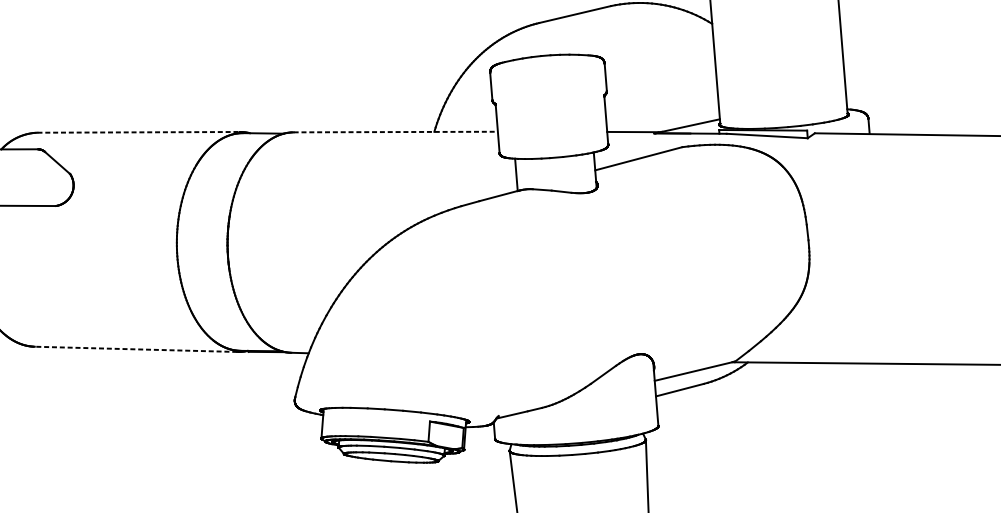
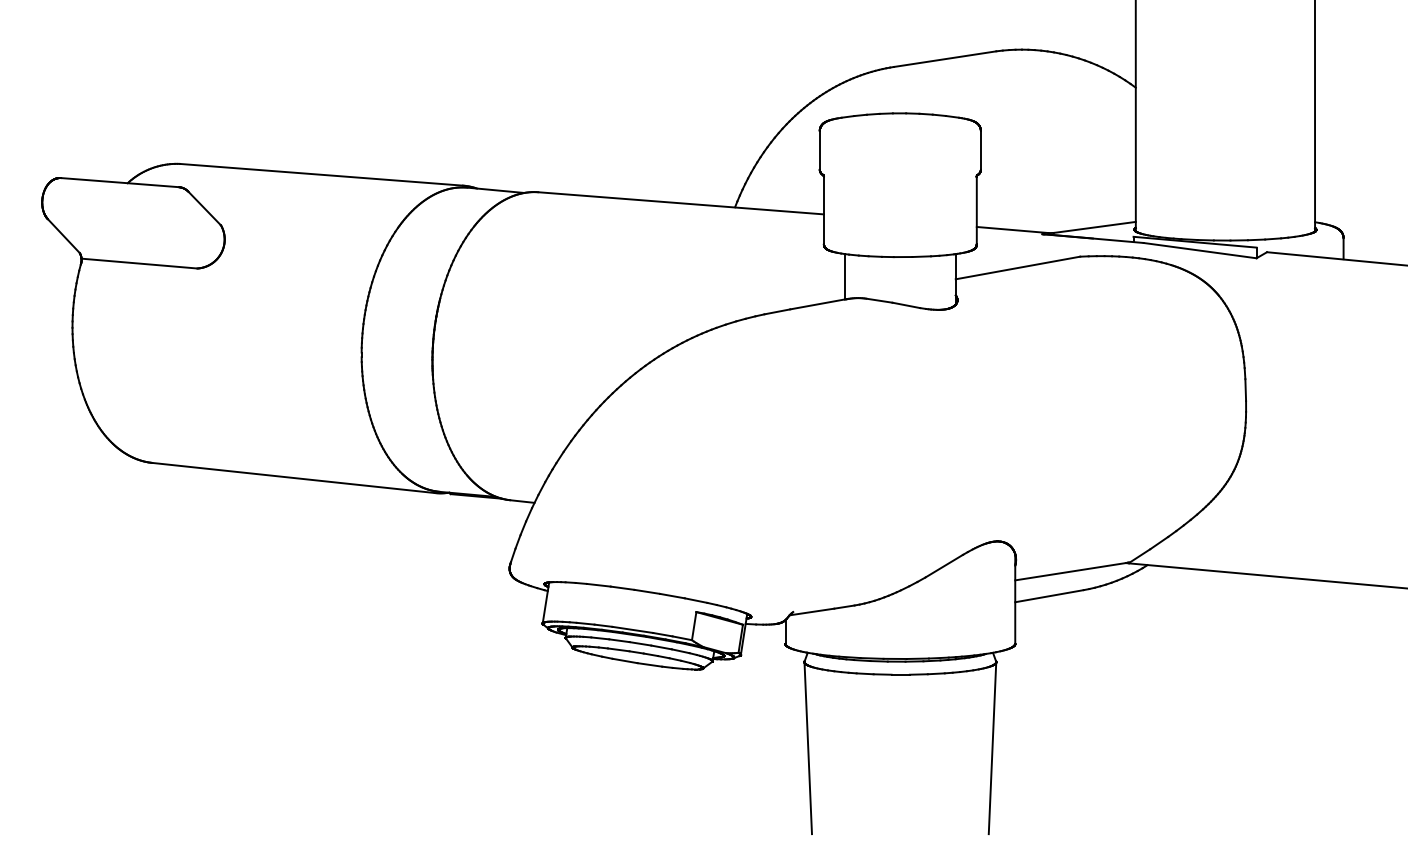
line: (138, 132) -> (321, 174), dashed -> solid
line: (396, 132) -> (681, 203), dashed -> solid
line: (135, 349) -> (292, 477), dashed -> solid

